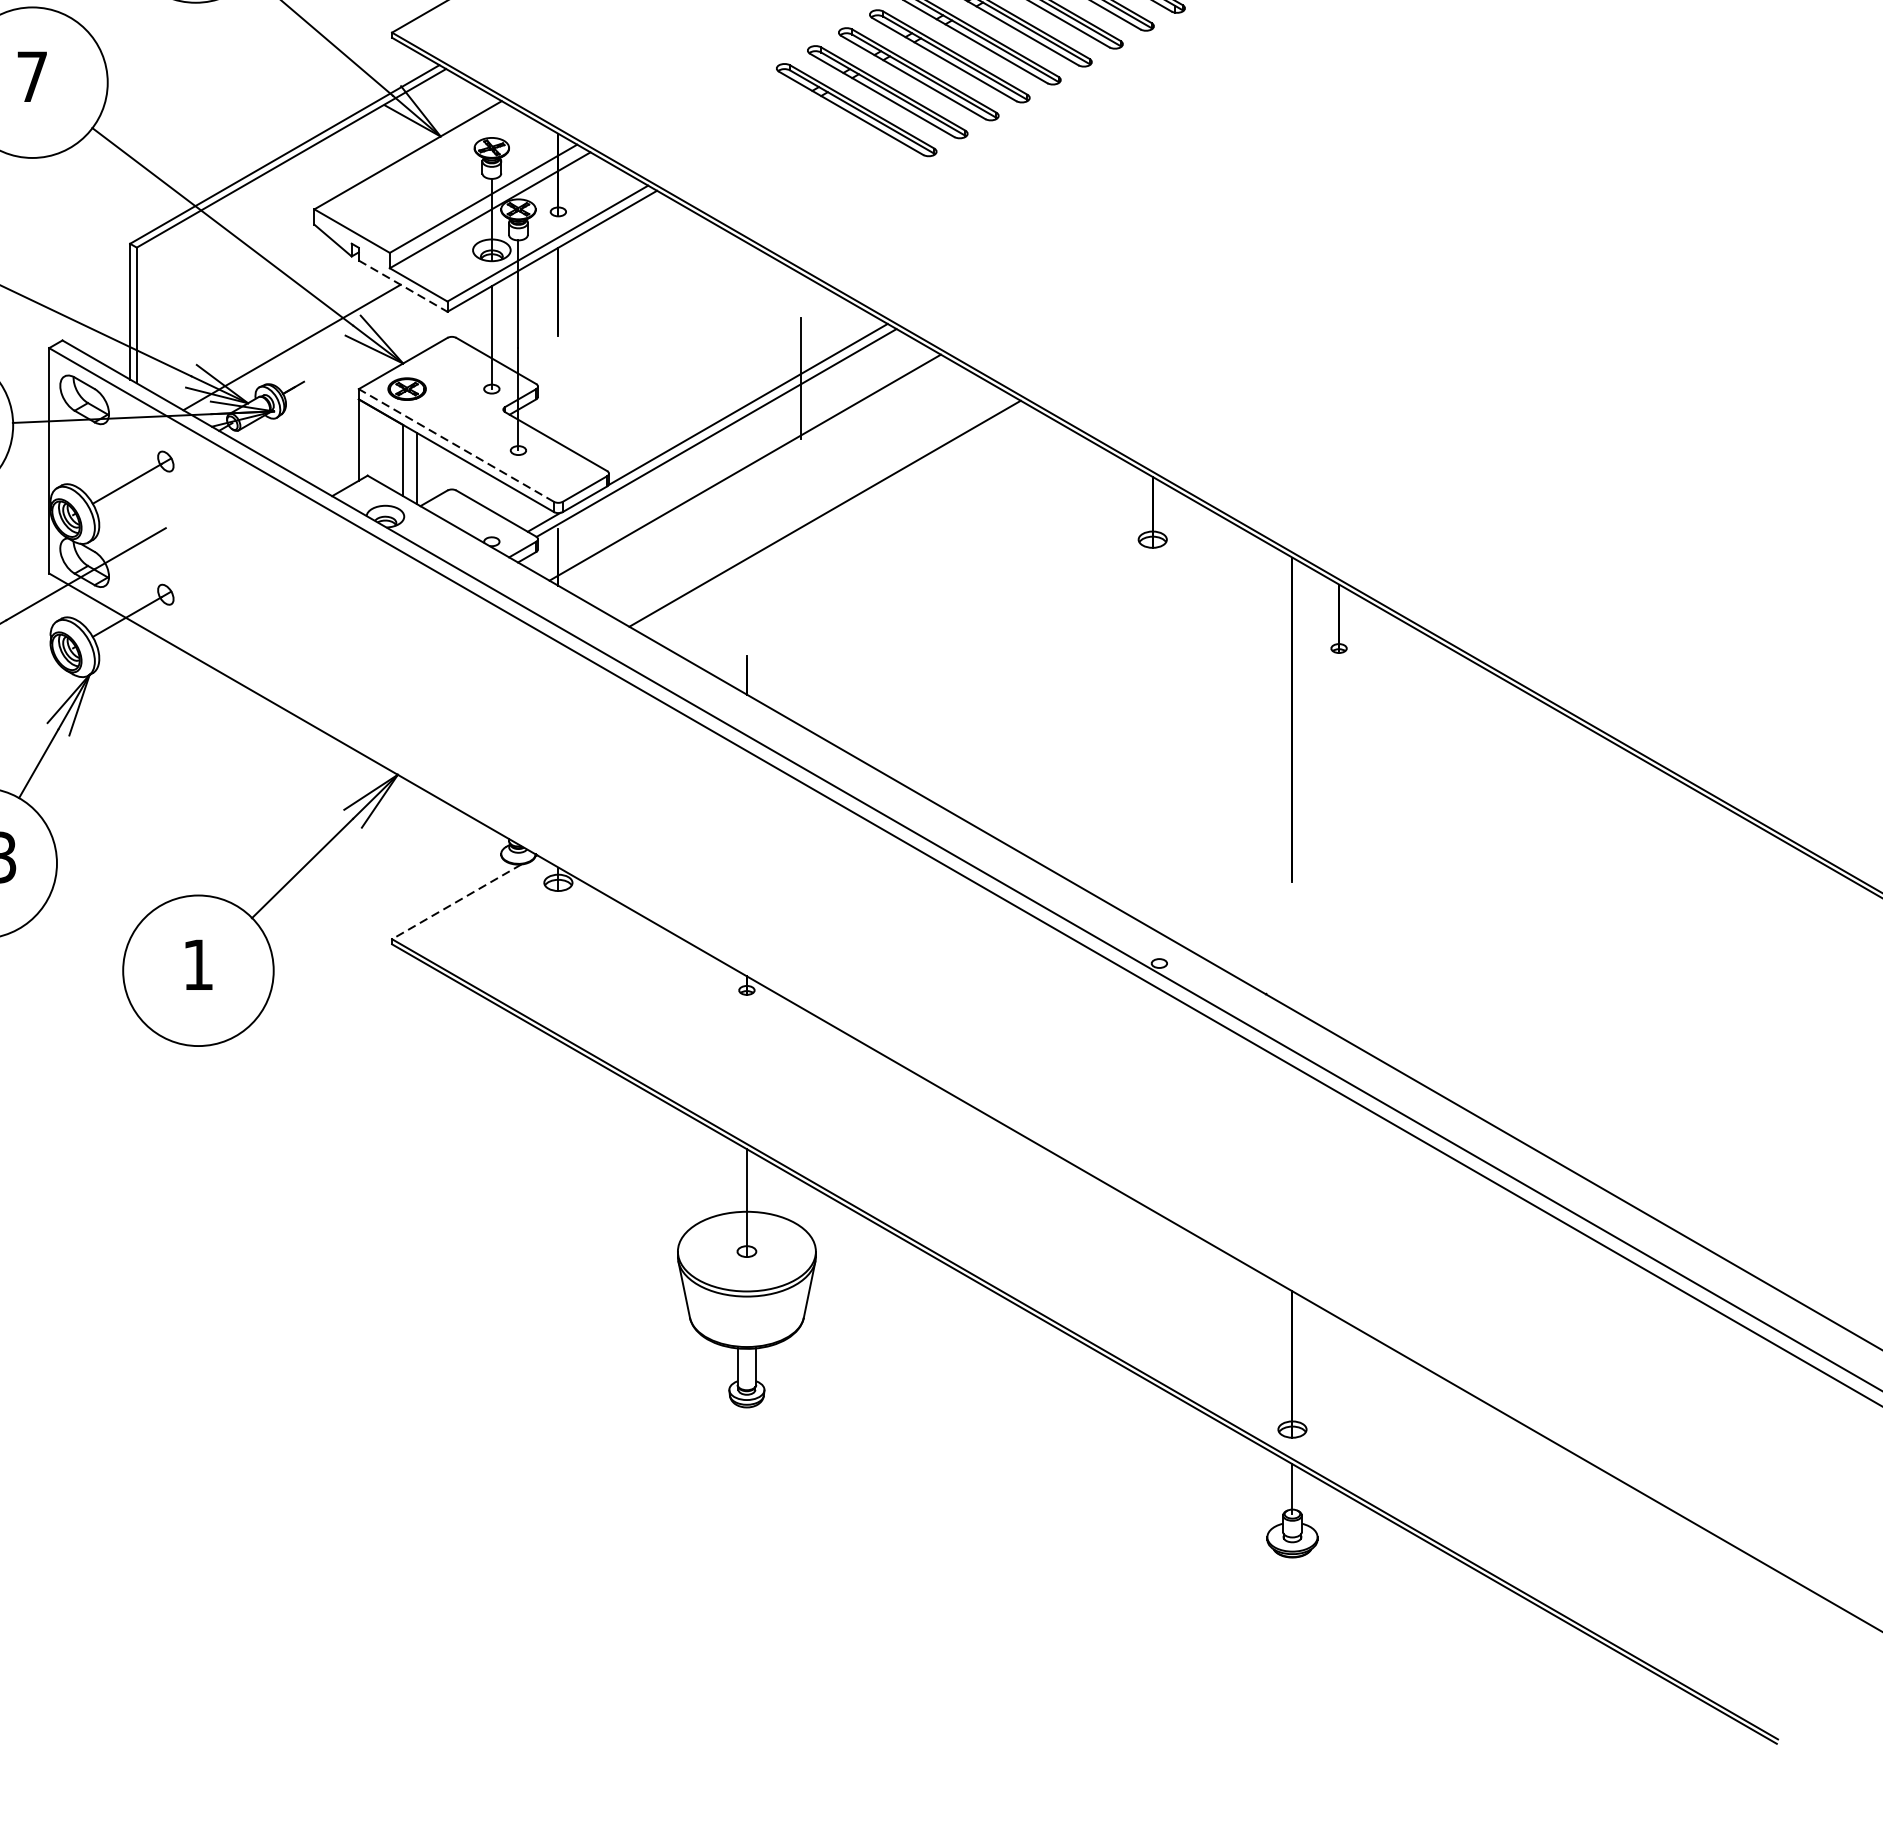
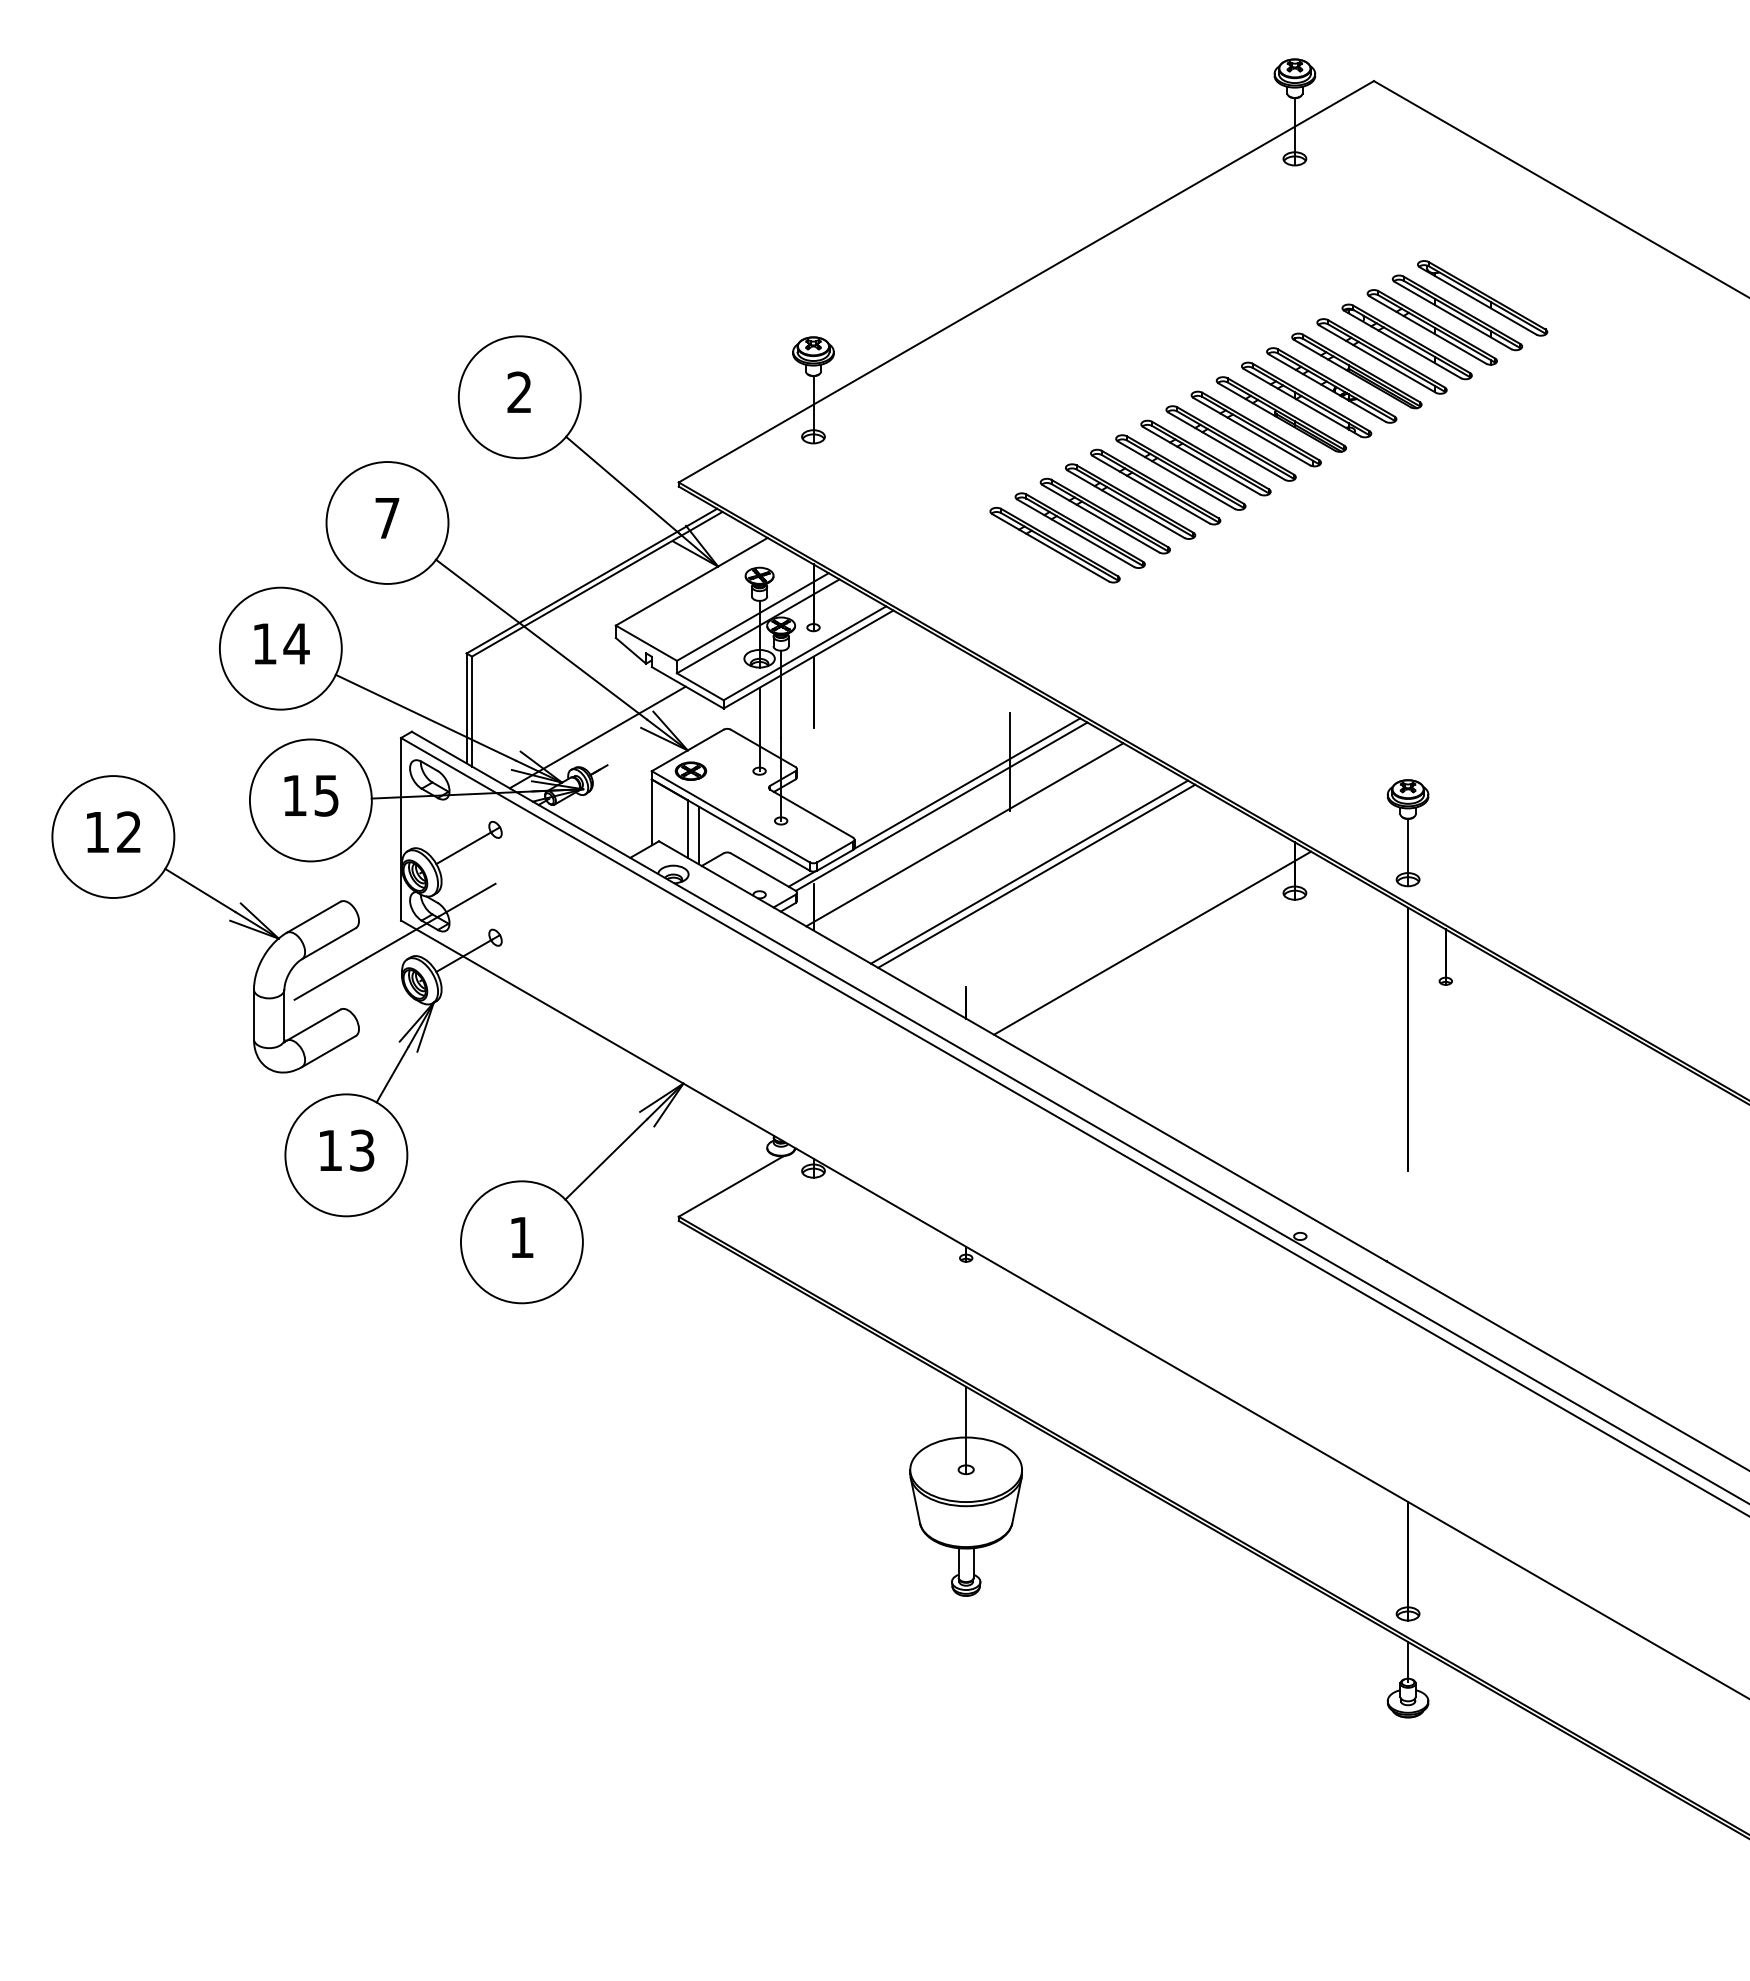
line: (404, 287) -> (688, 688), dashed -> solid
line: (455, 445) -> (730, 816), dashed -> solid
part: (1291, 466) -> (1407, 833), added
line: (833, 517) -> (1036, 875), added
line: (976, 600) -> (1152, 942), added
line: (457, 901) -> (731, 1186), dashed -> solid

